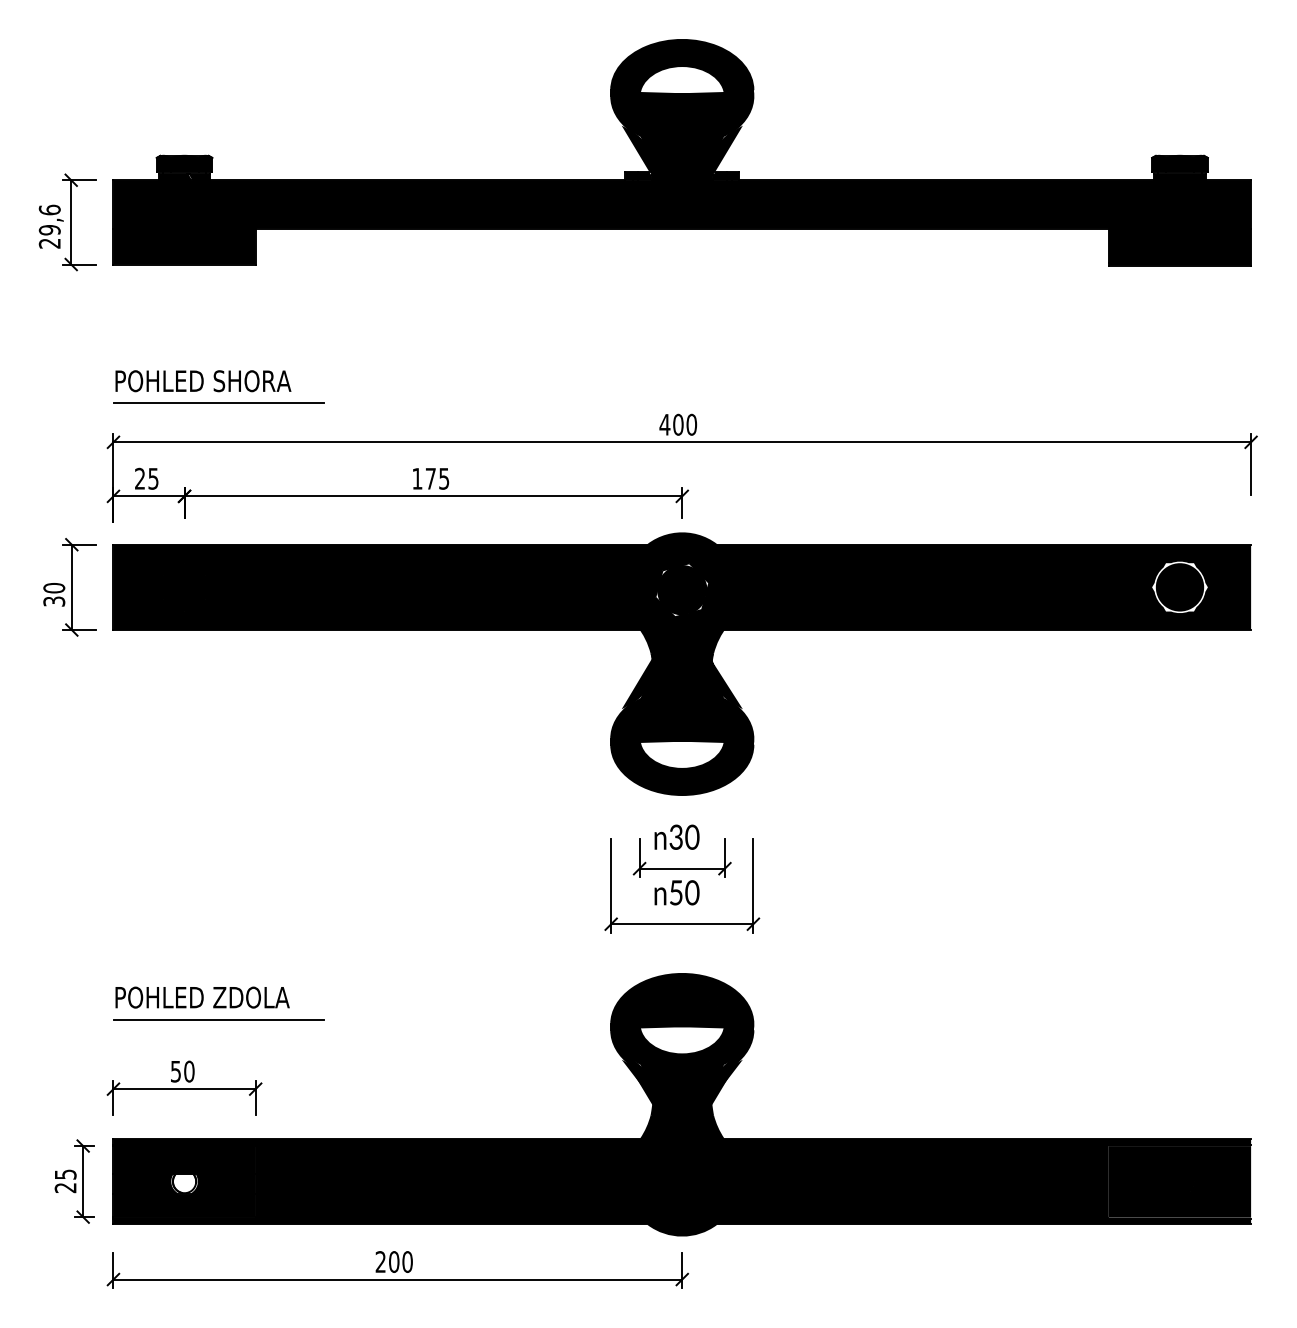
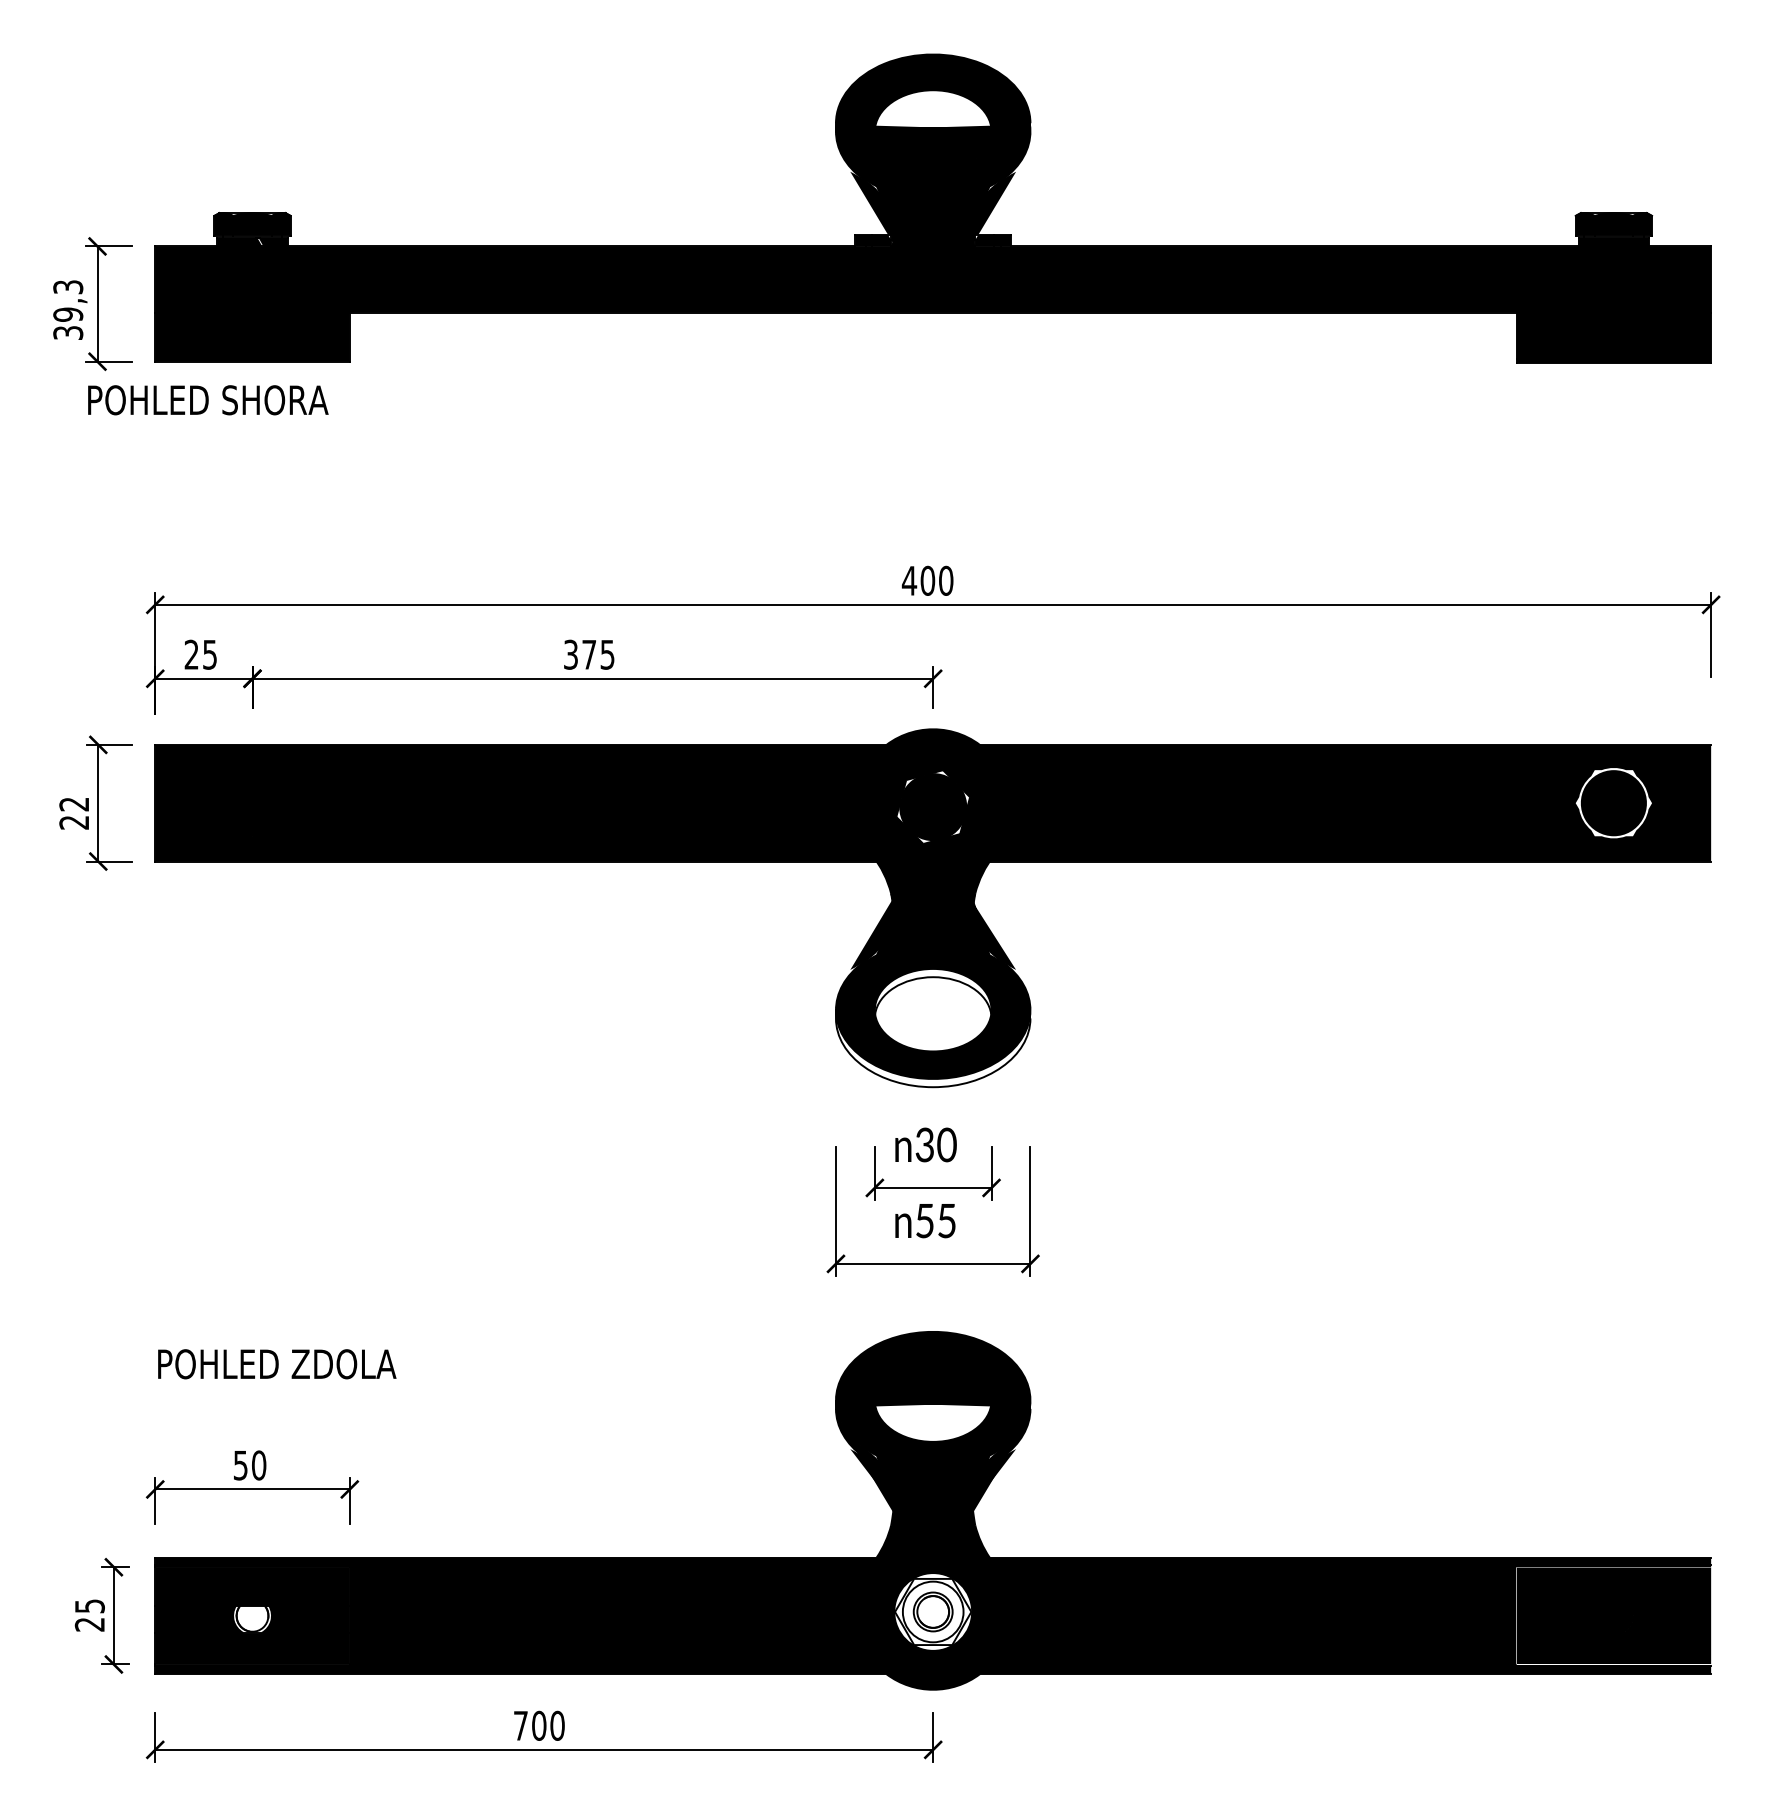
text: (50, 226) -> (68, 309), 29,6 -> 39,3
text: (203, 381) -> (208, 400), moved
line: (218, 403) -> (299, 551), removed
text: (417, 478) -> (570, 654), 175 -> 375
text: (54, 594) -> (74, 813), 30 -> 22
fill: (681, 725) -> (932, 992), removed
fill: (681, 766) -> (932, 1048), removed
text: (692, 892) -> (946, 1220), 50 -> 55
line: (218, 1019) -> (299, 1394), removed
fill: (682, 1178) -> (933, 1611), removed
text: (380, 1261) -> (520, 1725), 200 -> 700

